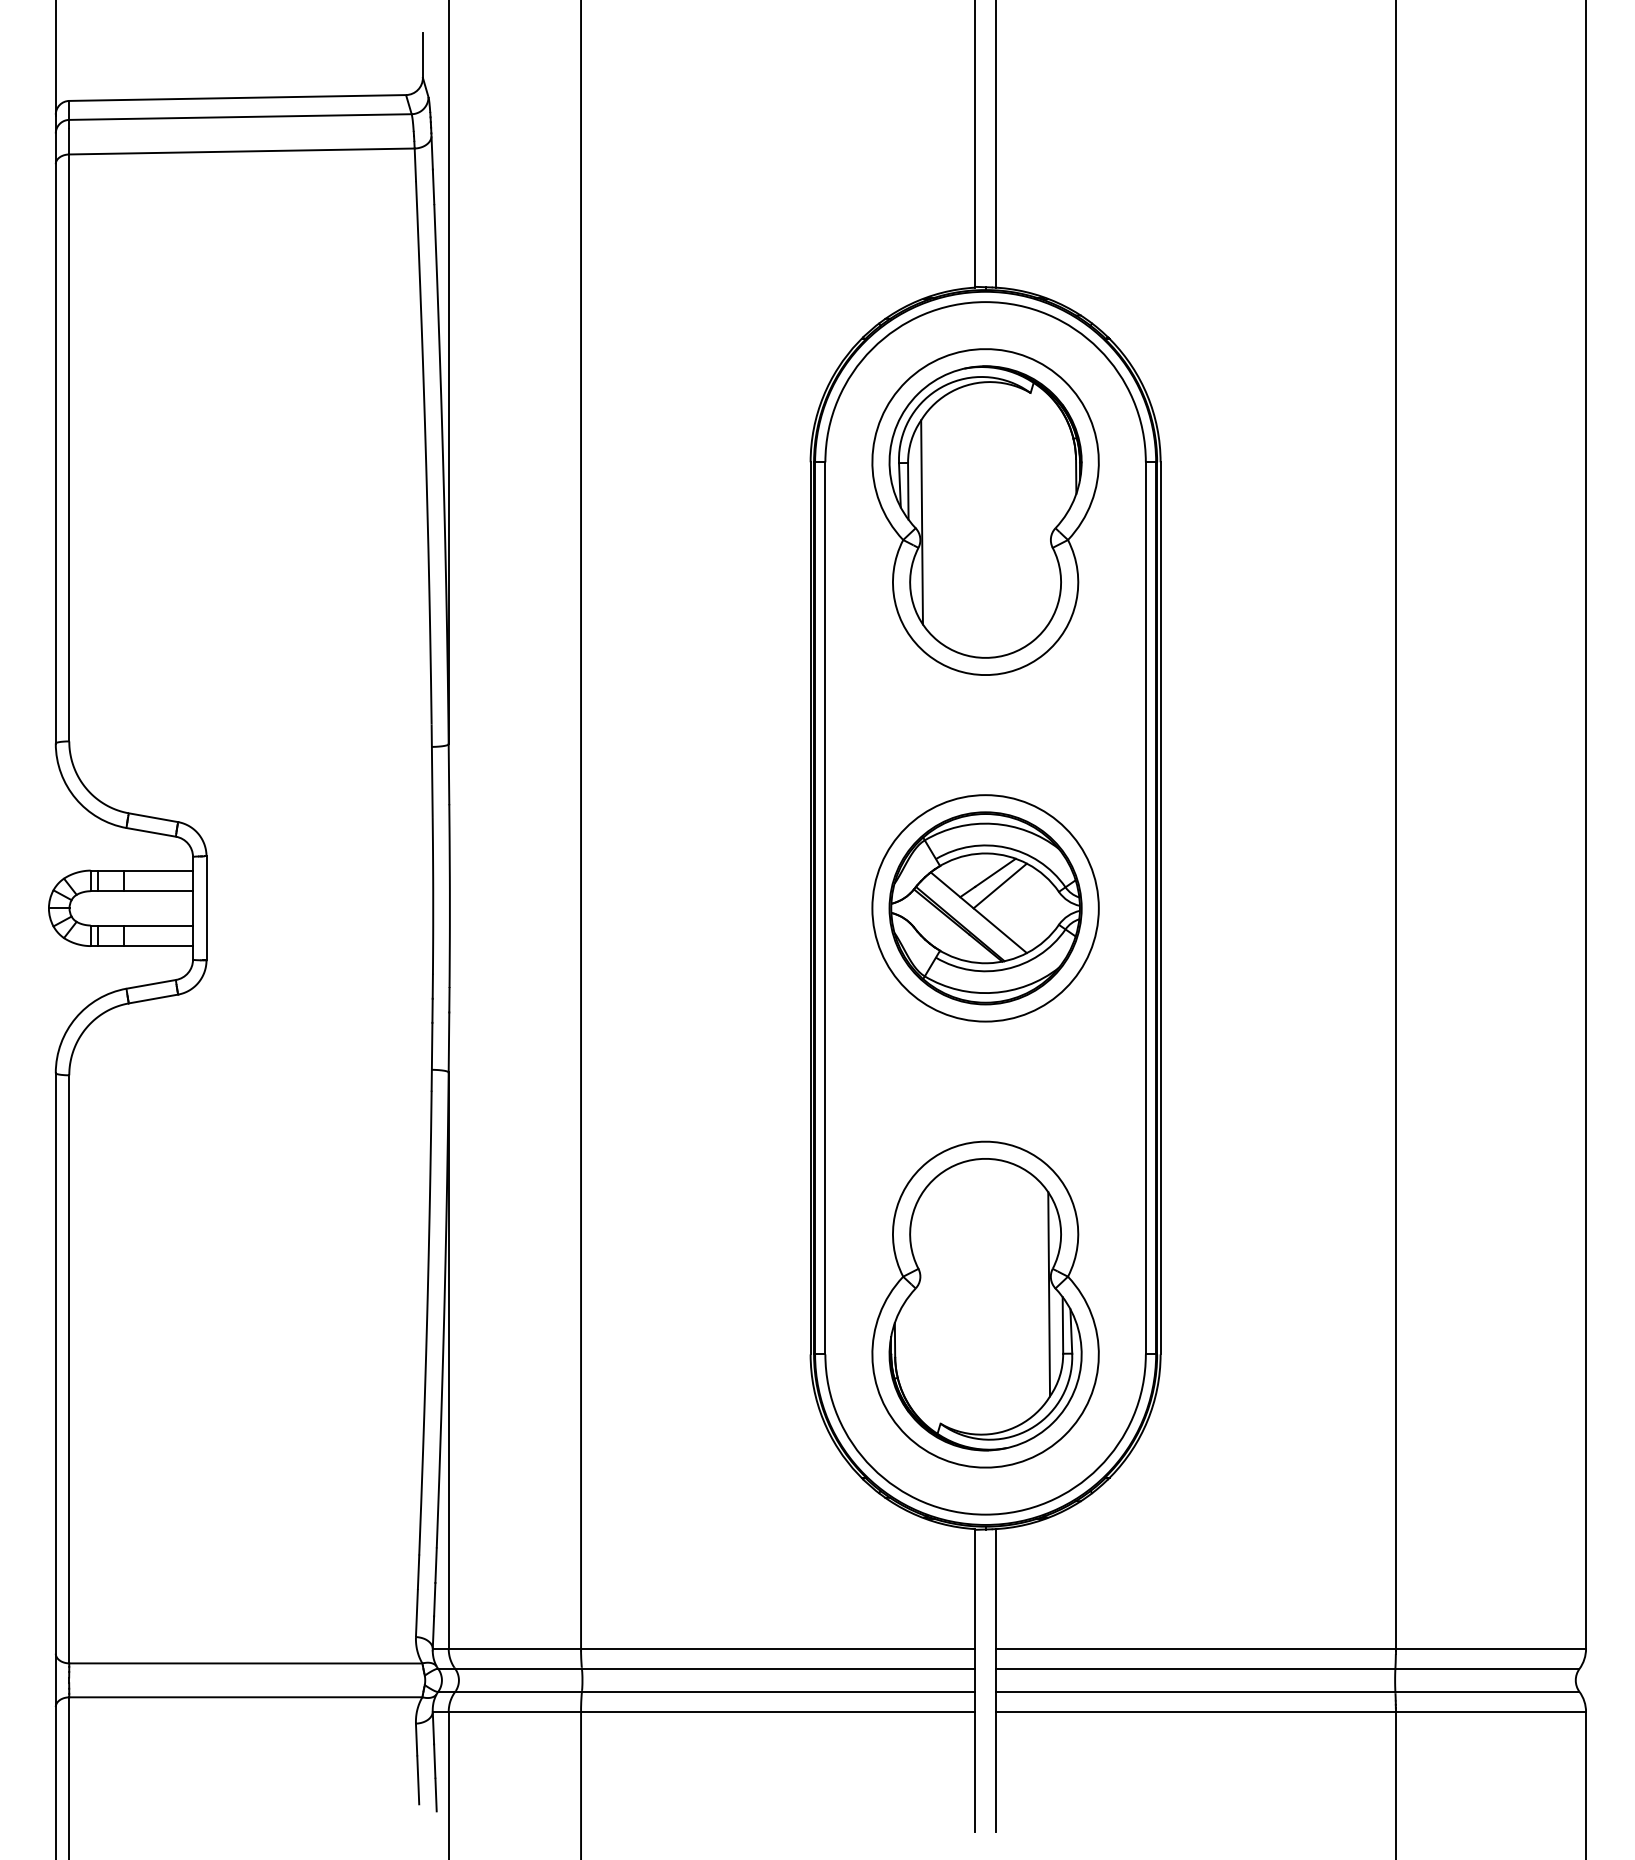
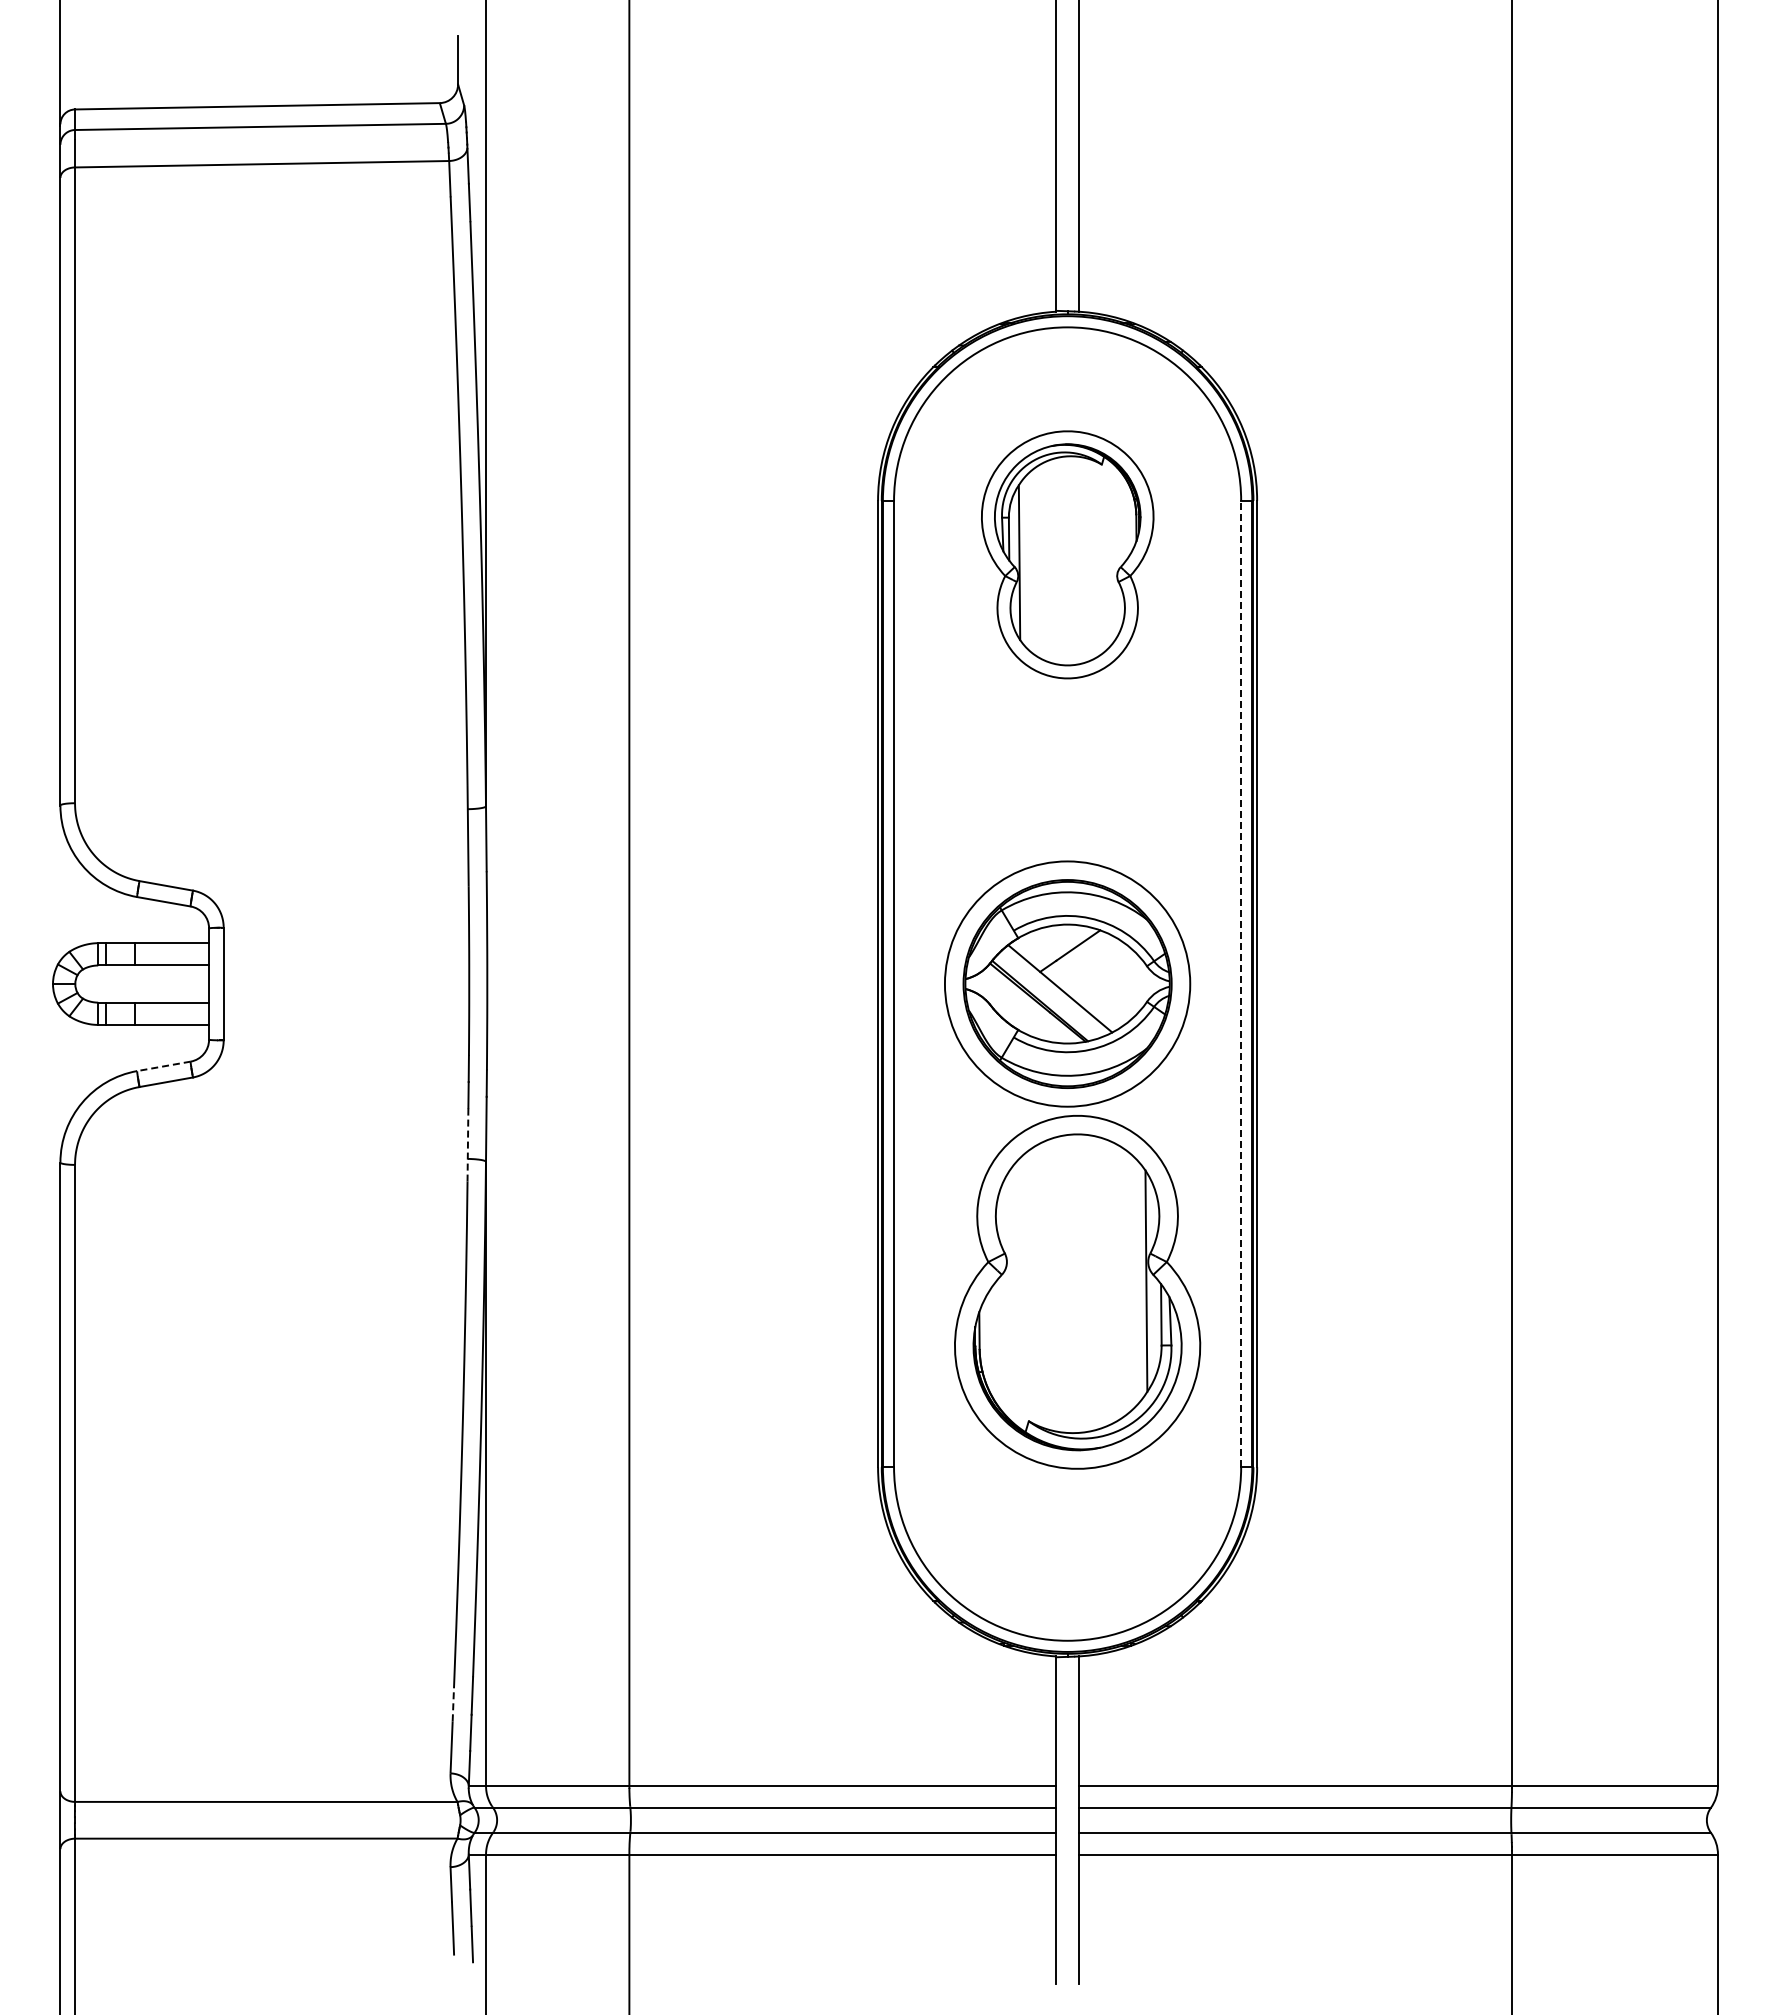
part: (985, 511) -> (1067, 554), size x0.7
line: (1000, 885) -> (1083, 959), removed
line: (1146, 907) -> (1241, 983), solid -> dashed
line: (150, 984) -> (163, 1066), solid -> dashed
line: (431, 1056) -> (467, 1144), solid -> dashed
part: (985, 1304) -> (1077, 1292), moved
line: (418, 1571) -> (453, 1702), solid -> dashed

